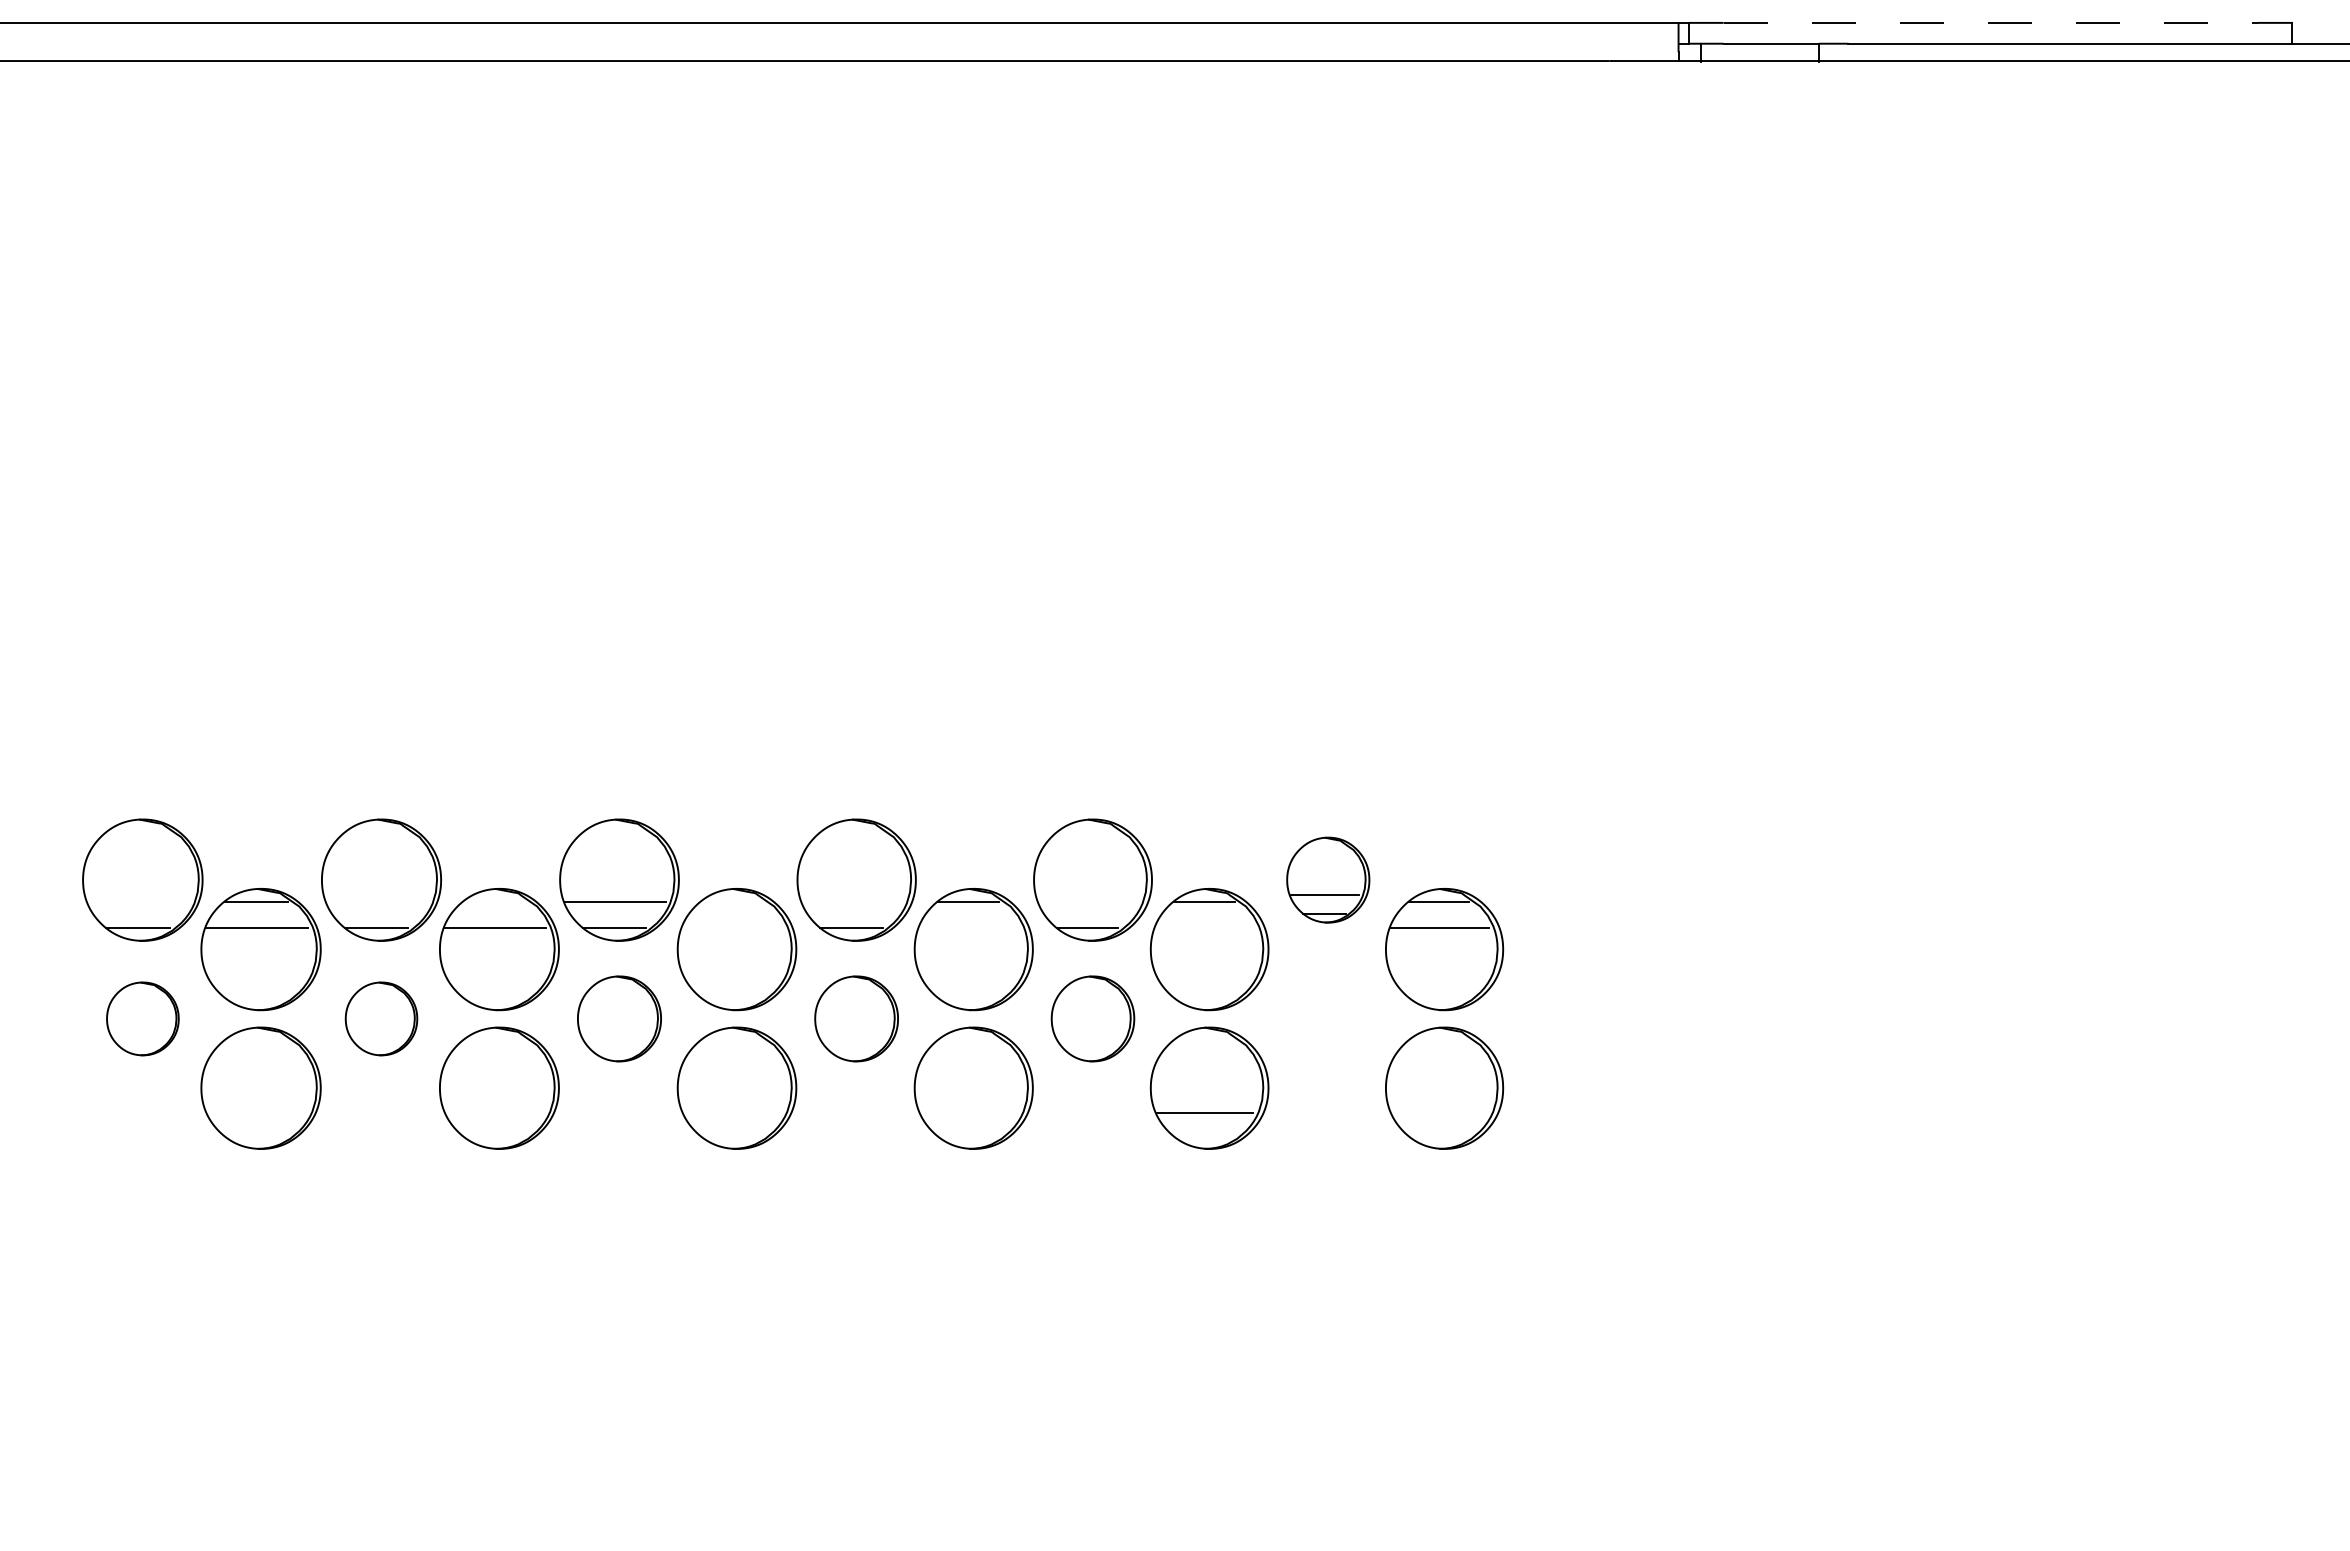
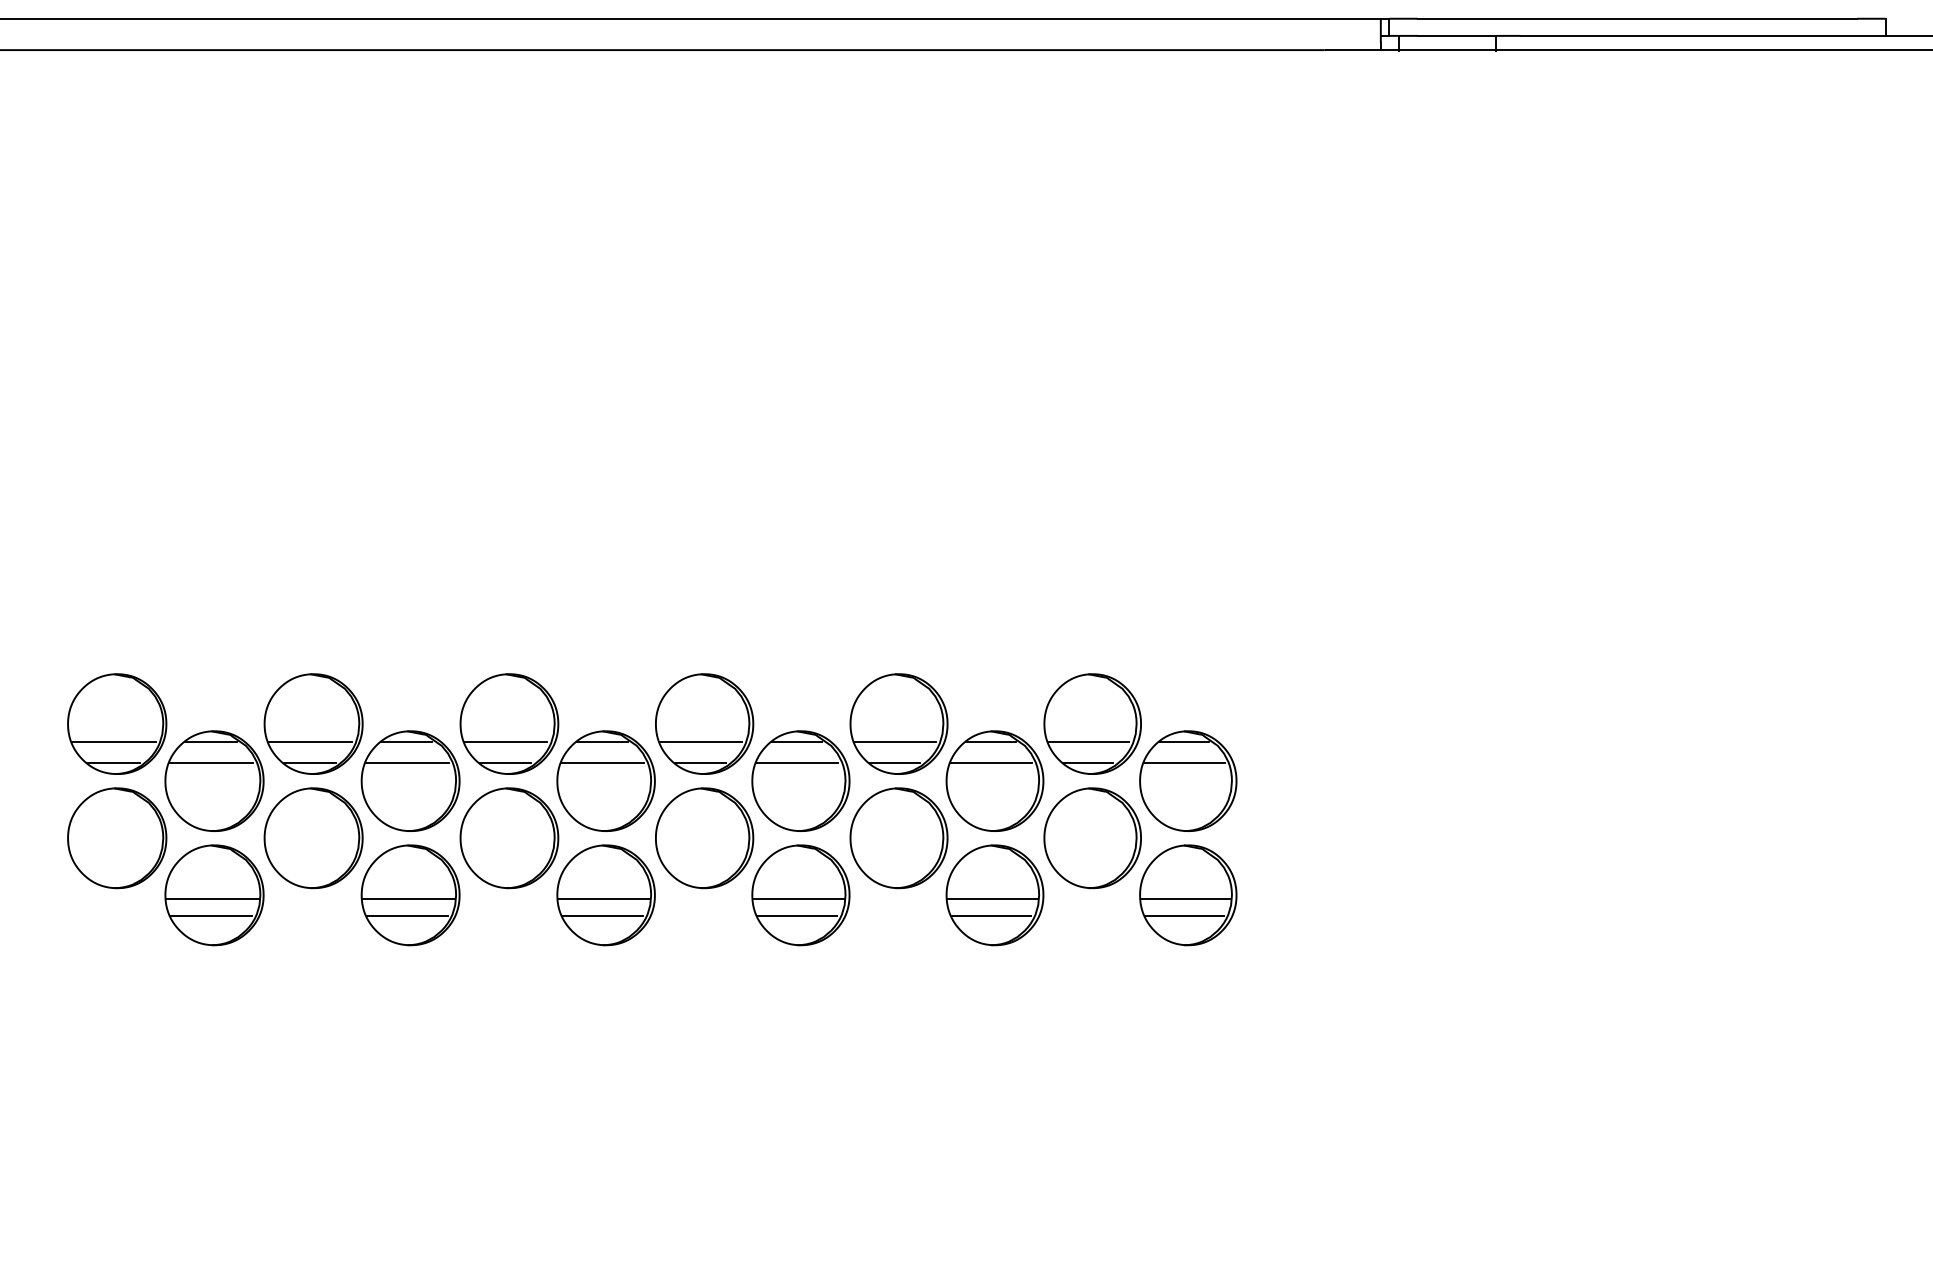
line: (1990, 22) -> (1637, 18), dashed -> solid
part: (1327, 879) -> (1091, 723), size x1.43
line: (138, 901) -> (113, 741), added
line: (377, 901) -> (310, 741), added
line: (494, 901) -> (406, 741), added
line: (732, 901) -> (602, 741), added
line: (852, 901) -> (701, 741), added
line: (1088, 901) -> (895, 741), added
line: (732, 927) -> (602, 763), added
line: (969, 927) -> (797, 763), added
line: (1204, 927) -> (990, 763), added
part: (142, 1018) -> (116, 837), size x1.67
part: (381, 1018) -> (313, 837), size x1.67
part: (619, 1018) -> (509, 837), size x1.43
part: (856, 1018) -> (704, 837), size x1.43
part: (1092, 1018) -> (898, 837), size x1.43
part: (1327, 1018) -> (1091, 837), added
line: (258, 1092) -> (212, 898), added
line: (496, 1092) -> (408, 898), added
line: (733, 1092) -> (603, 898), added
line: (970, 1092) -> (798, 898), added
line: (1206, 1092) -> (992, 898), added
line: (1440, 1092) -> (1184, 898), added
line: (256, 1113) -> (210, 916), added
line: (495, 1113) -> (407, 916), added
line: (732, 1113) -> (602, 916), added
line: (968, 1113) -> (796, 916), added
line: (1439, 1113) -> (1184, 916), added

